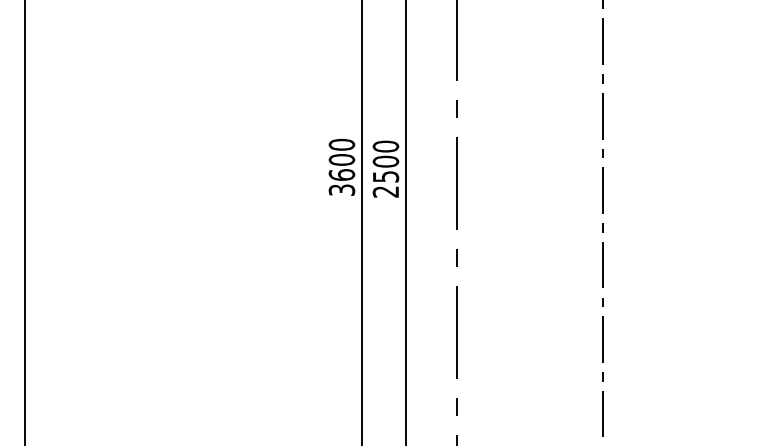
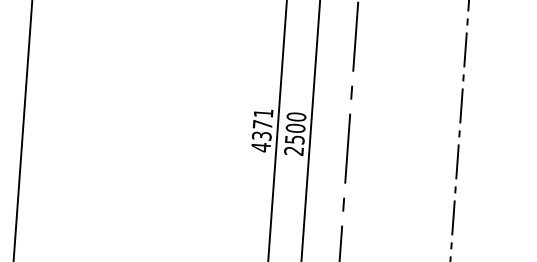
text: (341, 167) -> (261, 130), 3600 -> 4371

